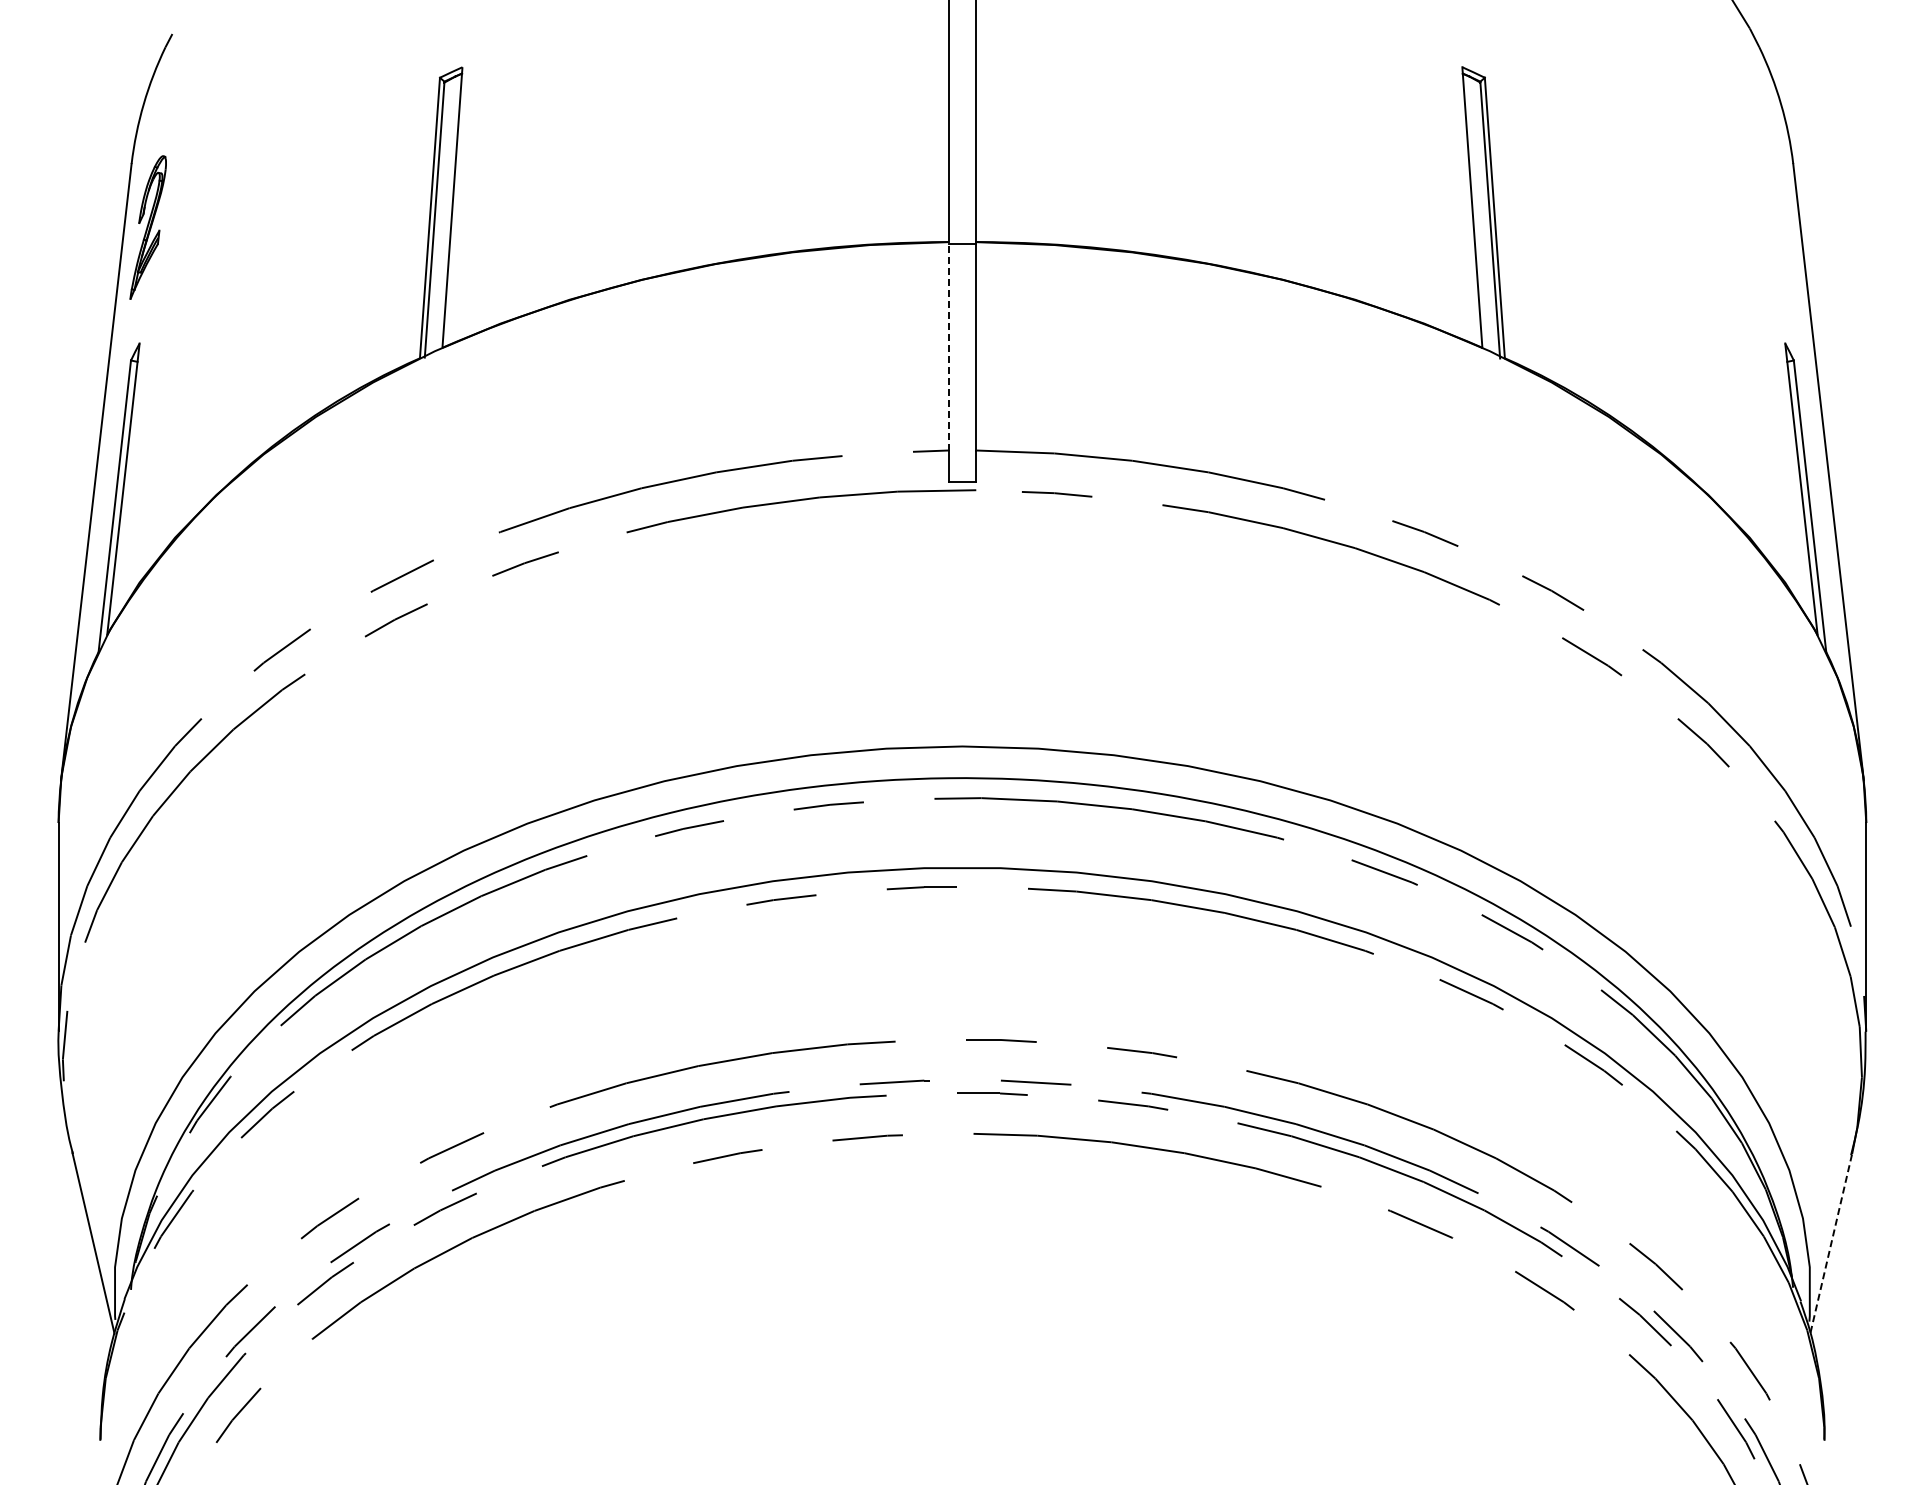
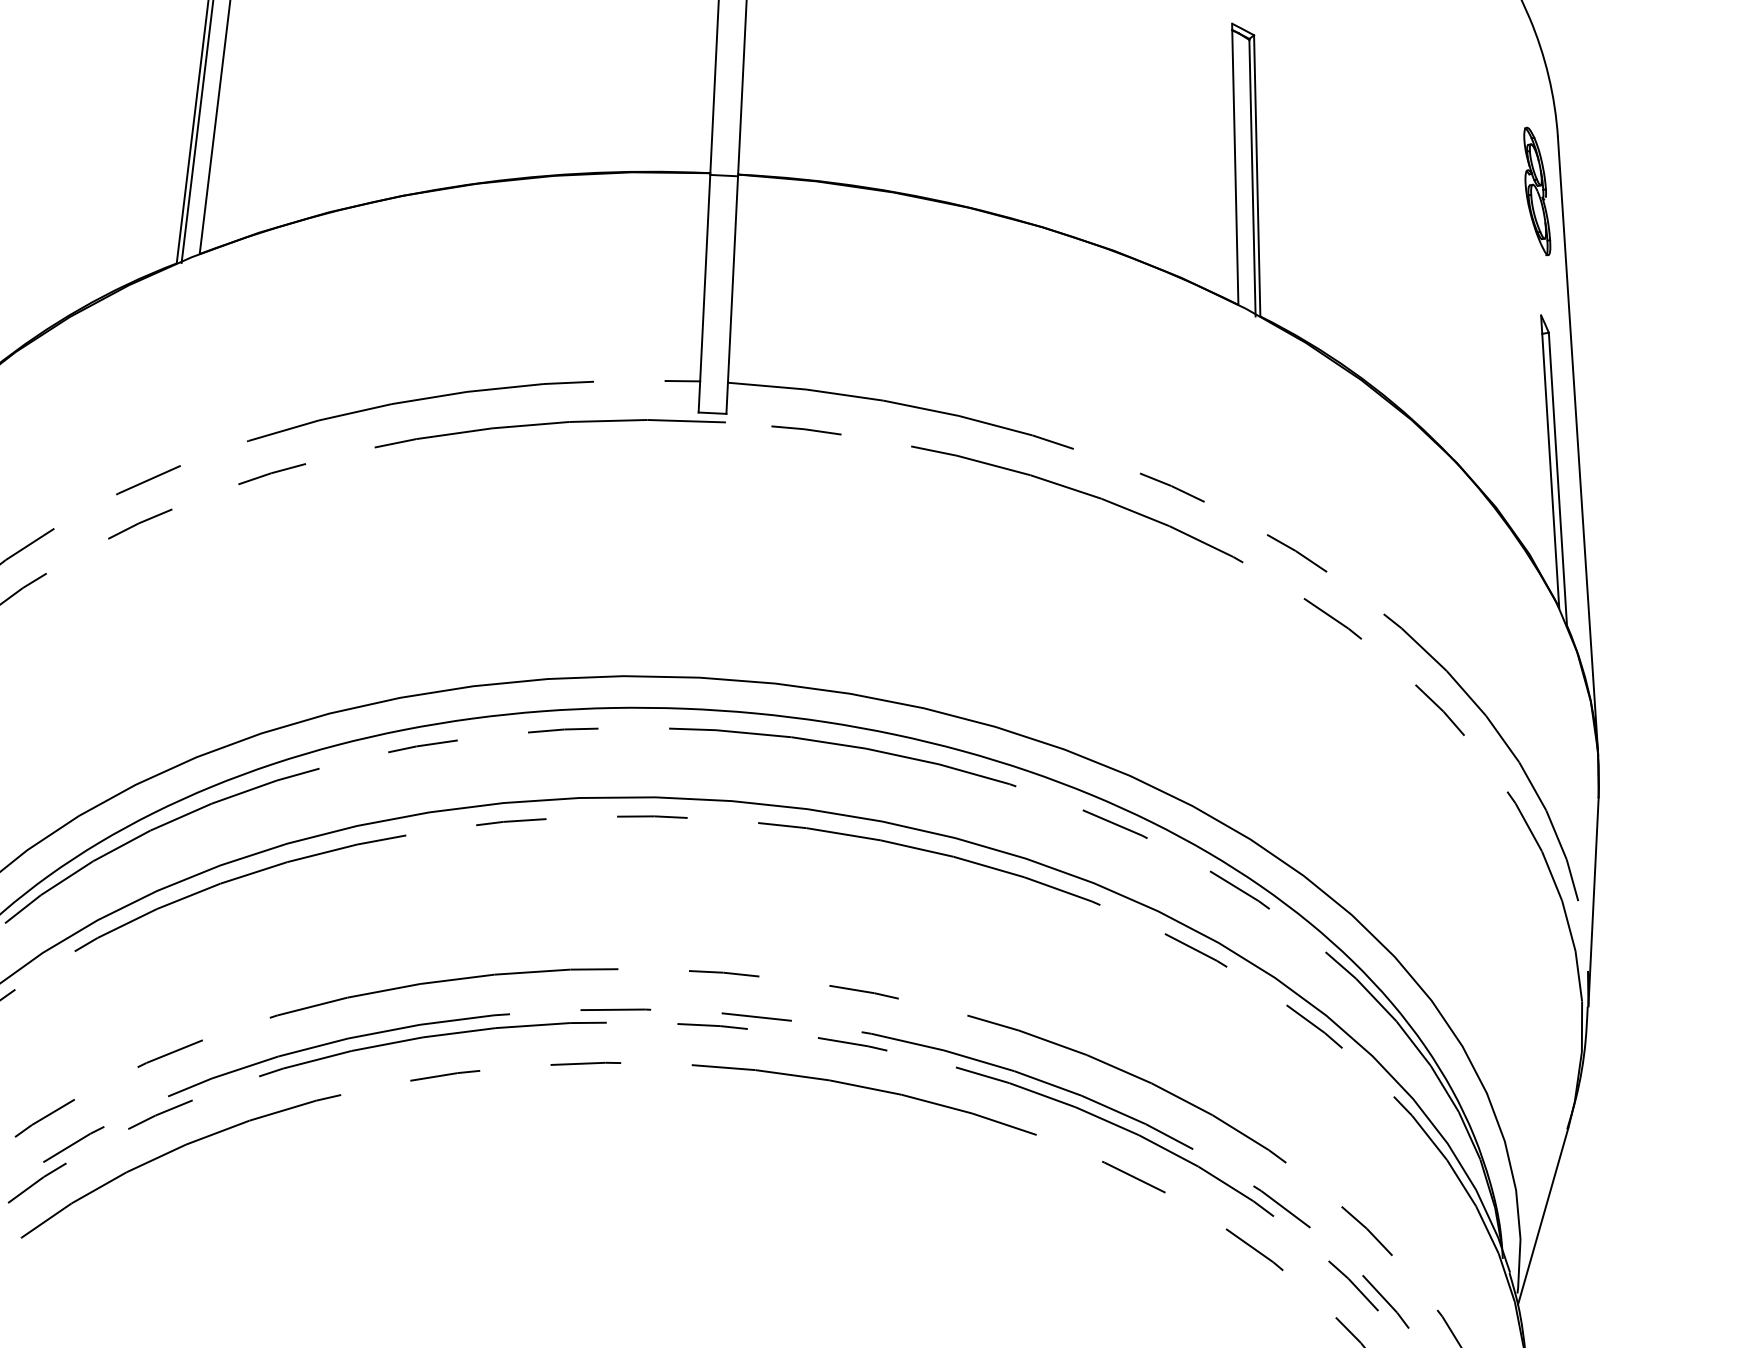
part: (1775, 219) -> (1537, 191), added
line: (948, 345) -> (705, 276), dashed -> solid
line: (1831, 1243) -> (1543, 1216), dashed -> solid

